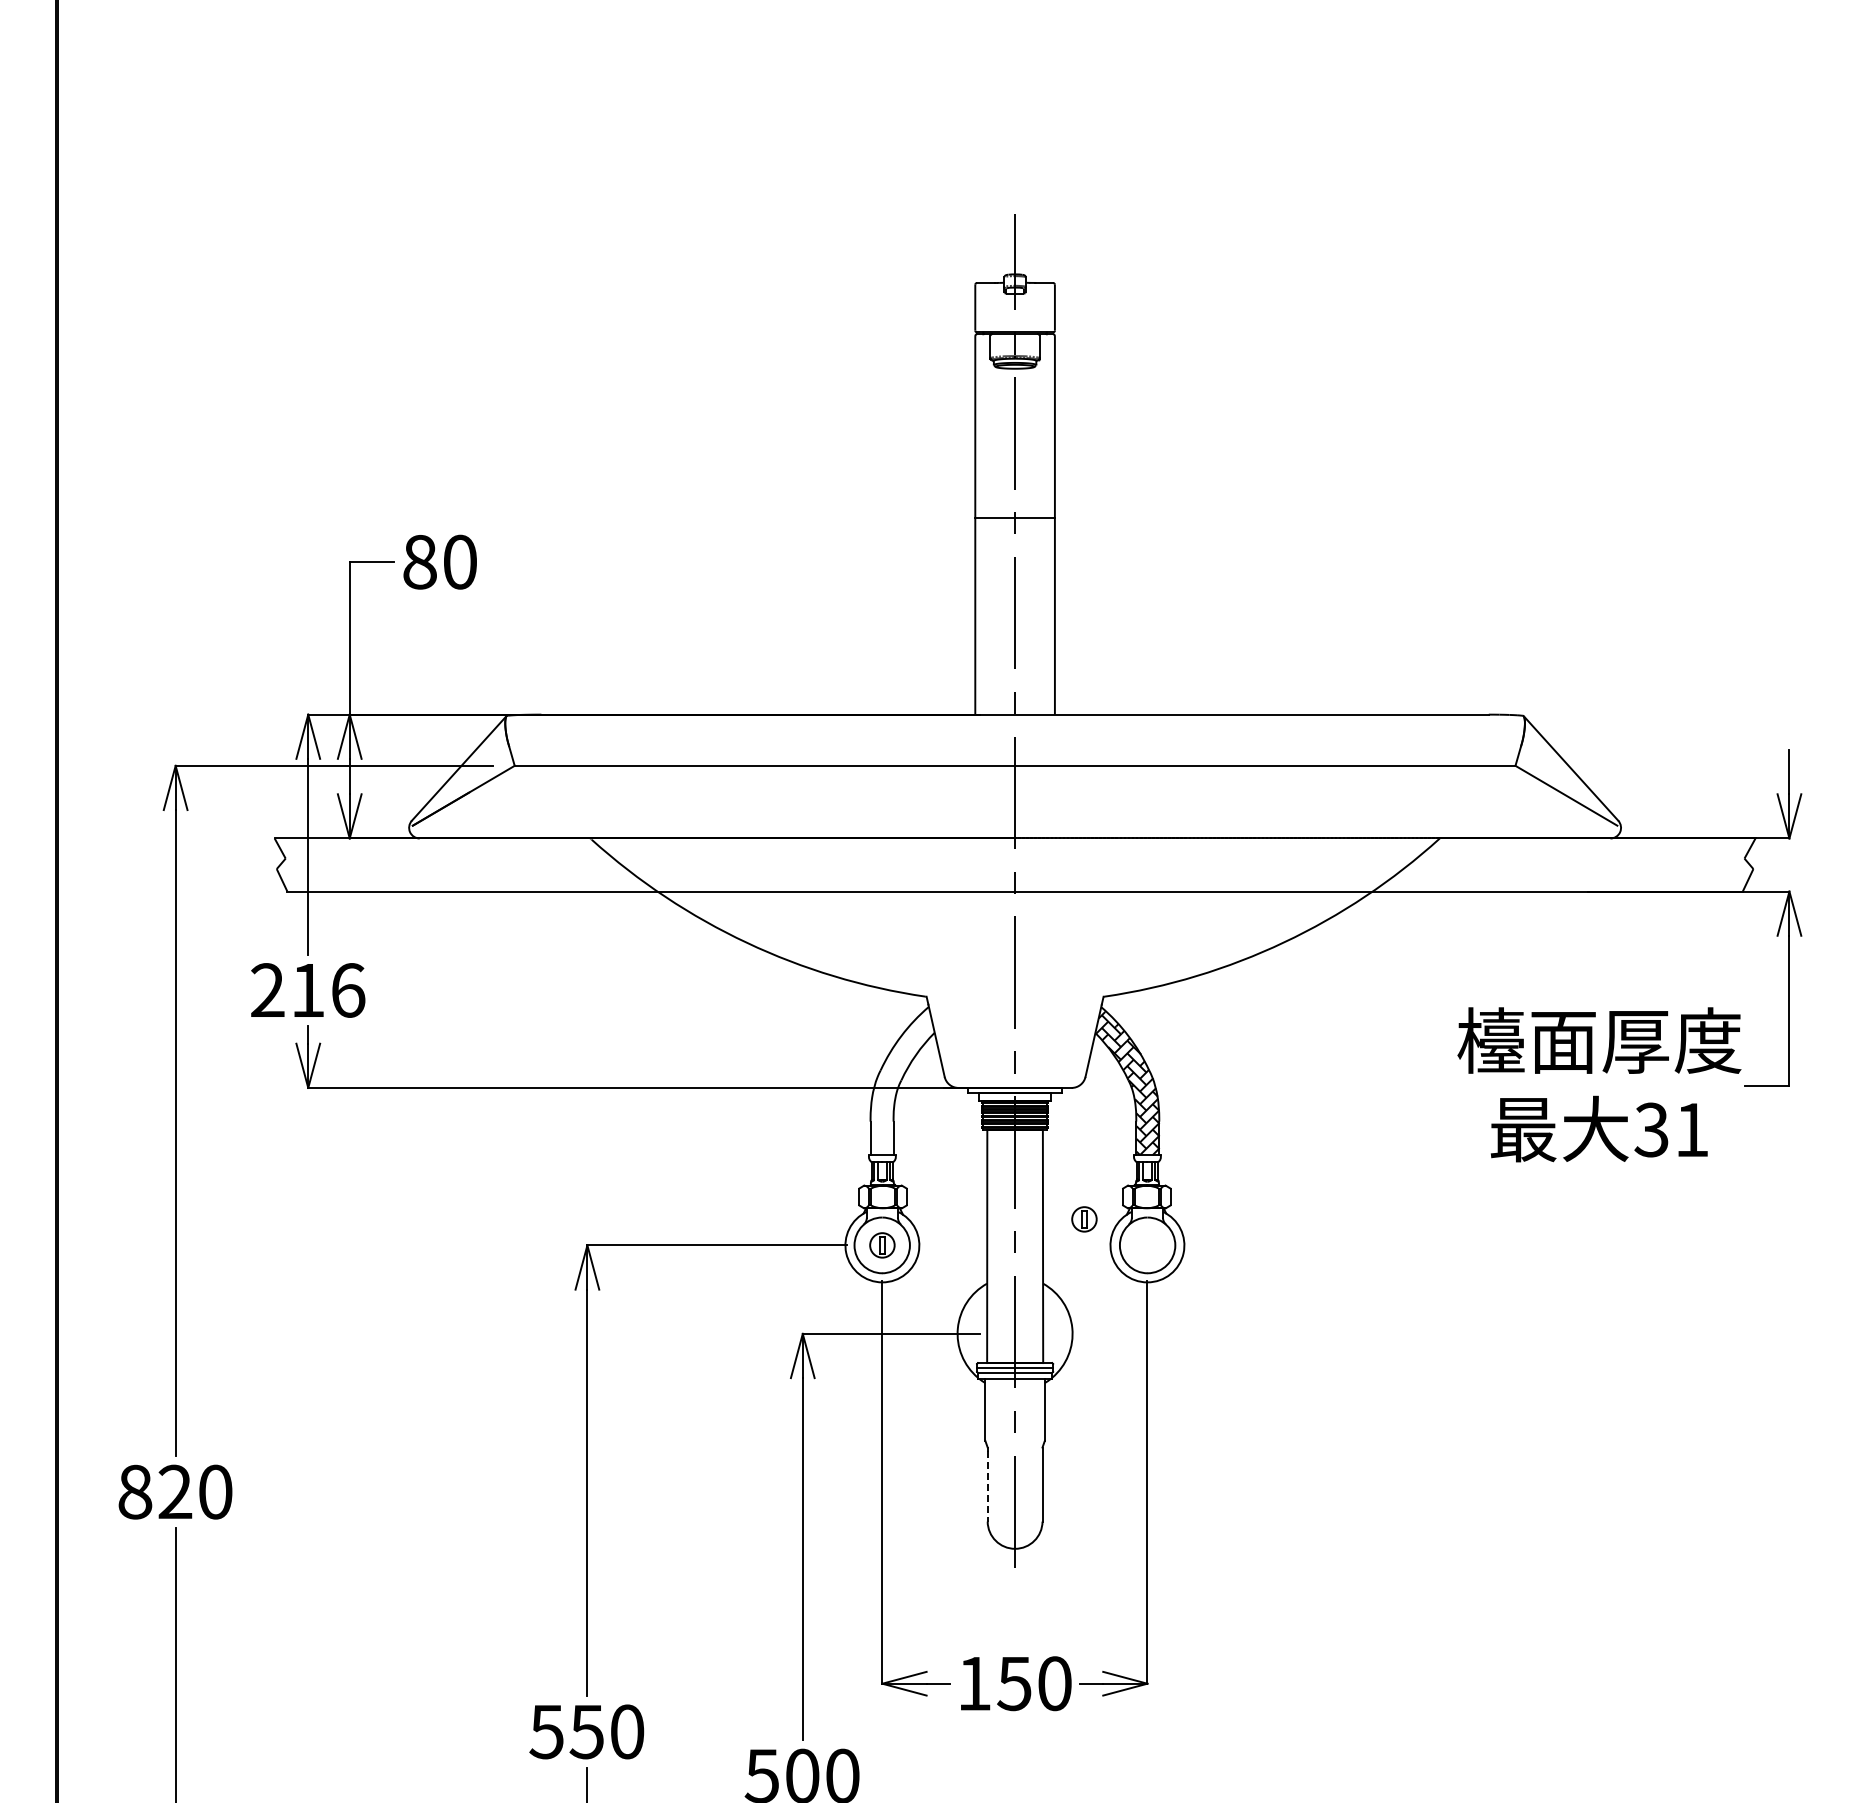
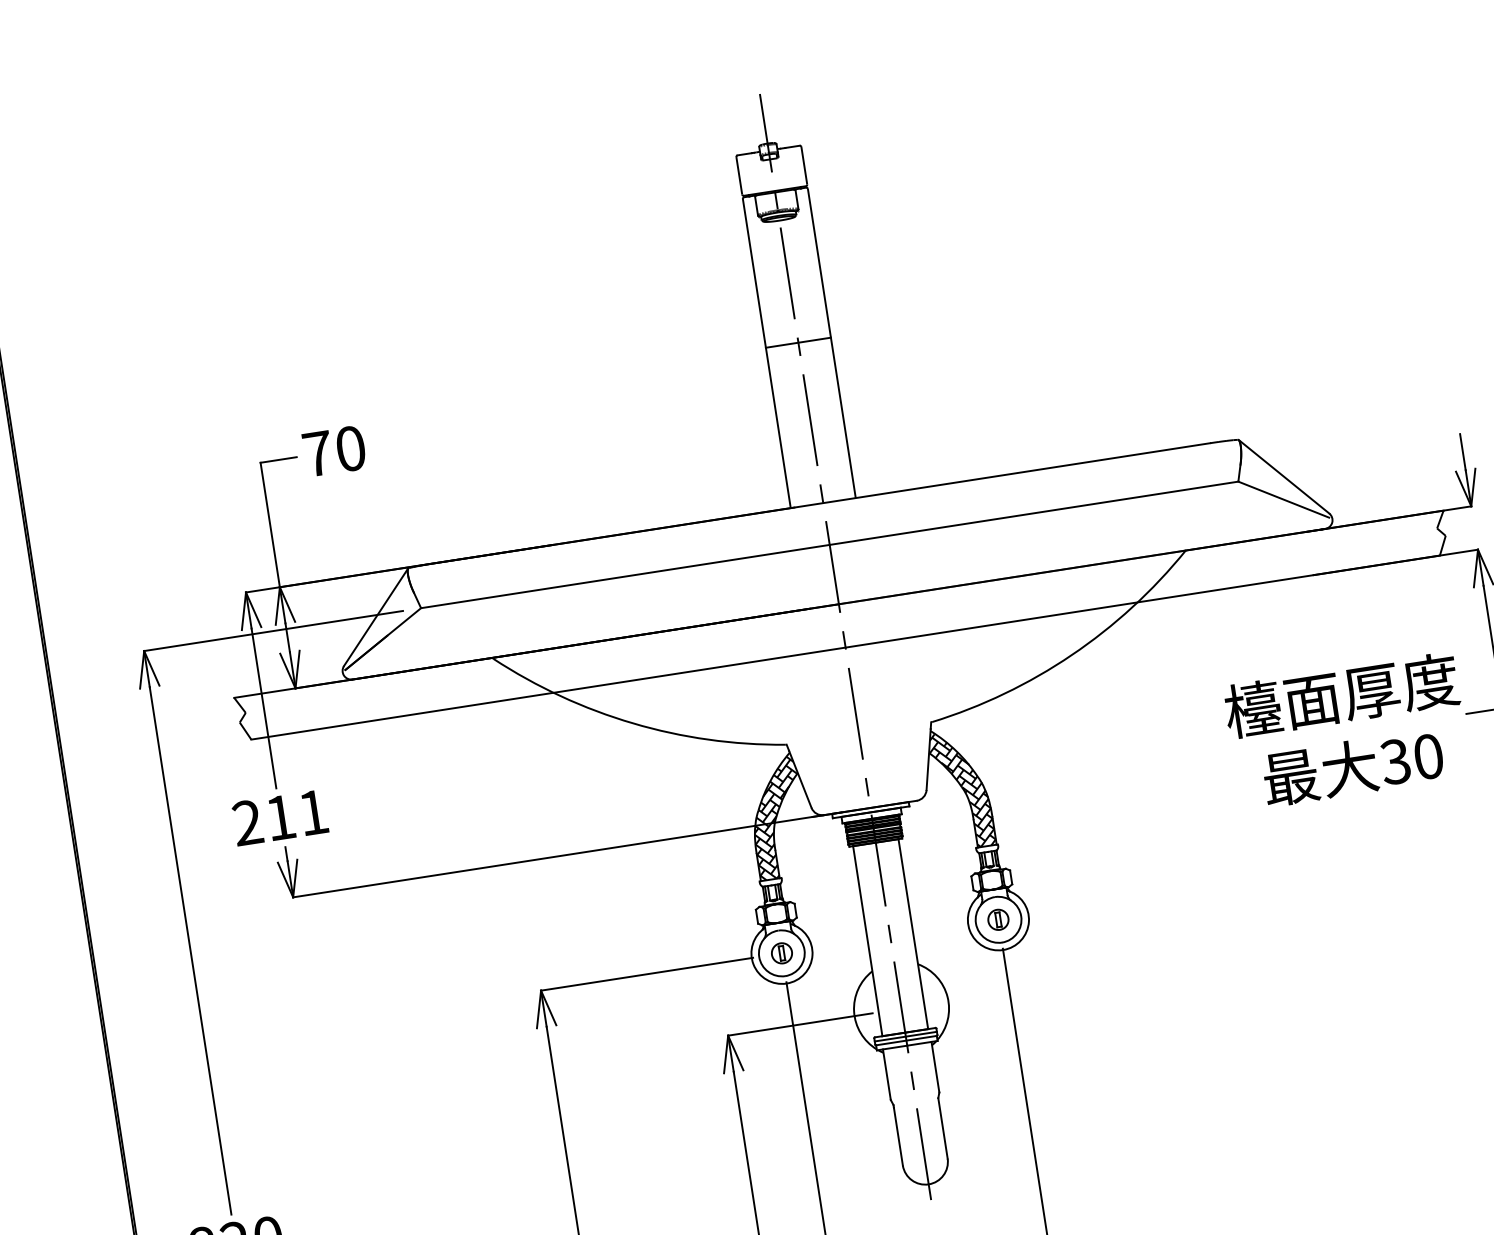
text: (419, 562) -> (317, 454), 80 -> 70
text: (348, 990) -> (313, 812), 216 -> 211
hatch: (902, 1083) -> (777, 818), added
text: (1691, 1129) -> (1428, 756), 31 -> 30
part: (1084, 1219) -> (998, 919), moved
line: (987, 1486) -> (898, 1136), dashed -> solid

